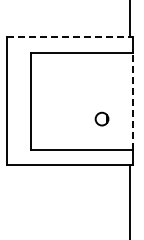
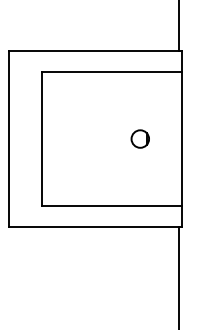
line: (70, 37) -> (96, 51), dashed -> solid
line: (132, 100) -> (182, 138), dashed -> solid
part: (101, 118) -> (139, 138), moved

